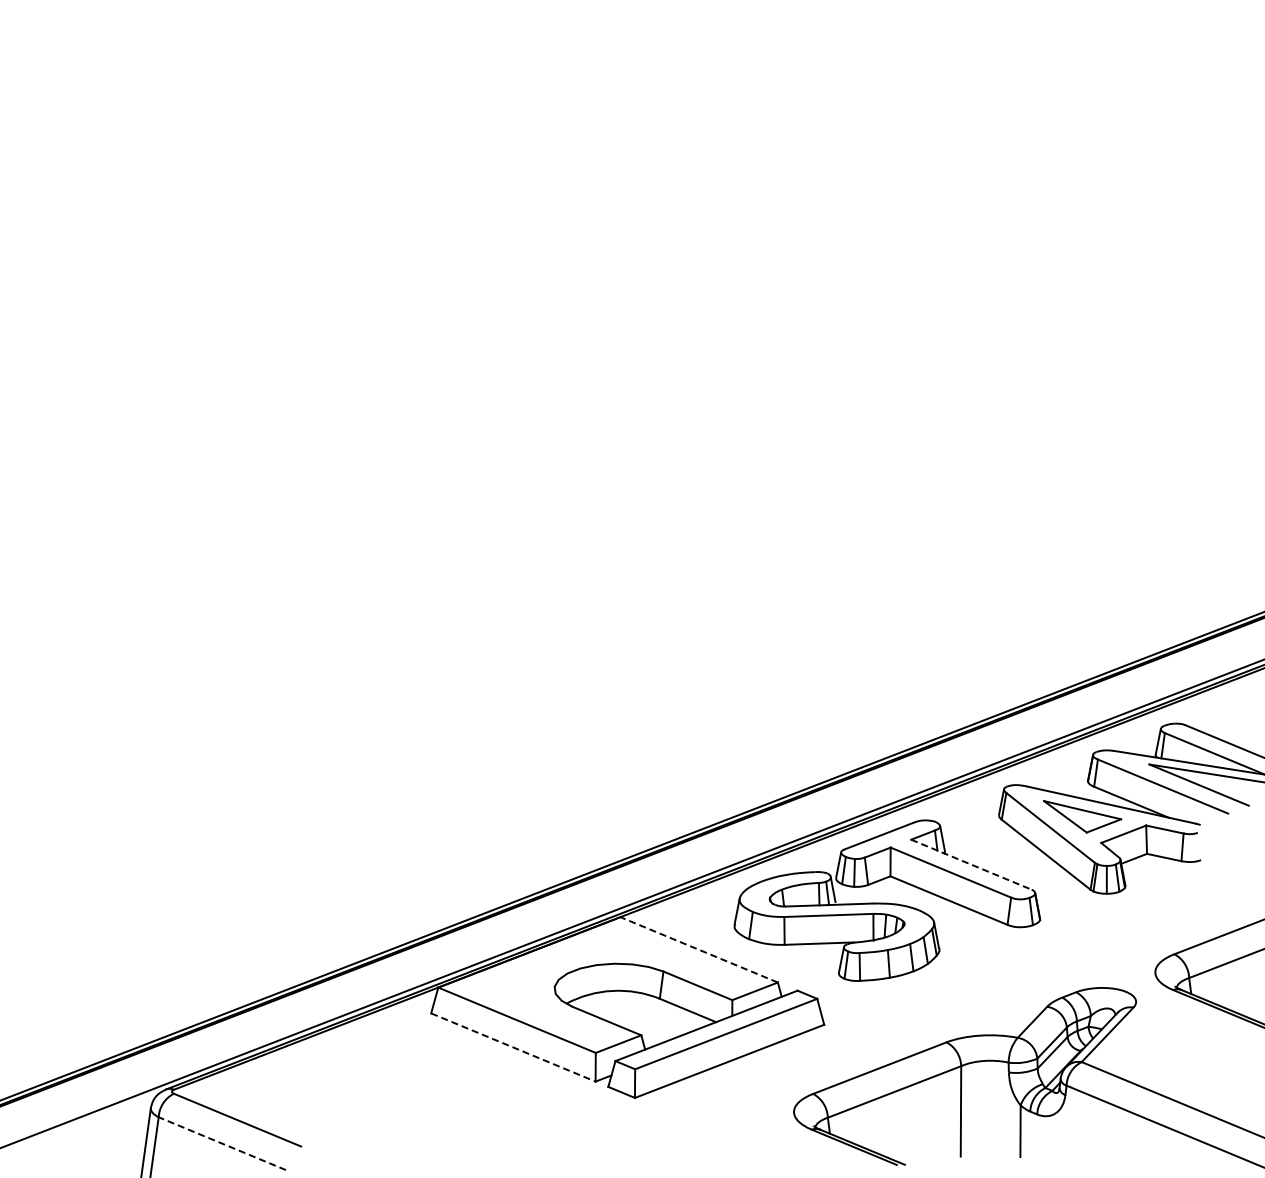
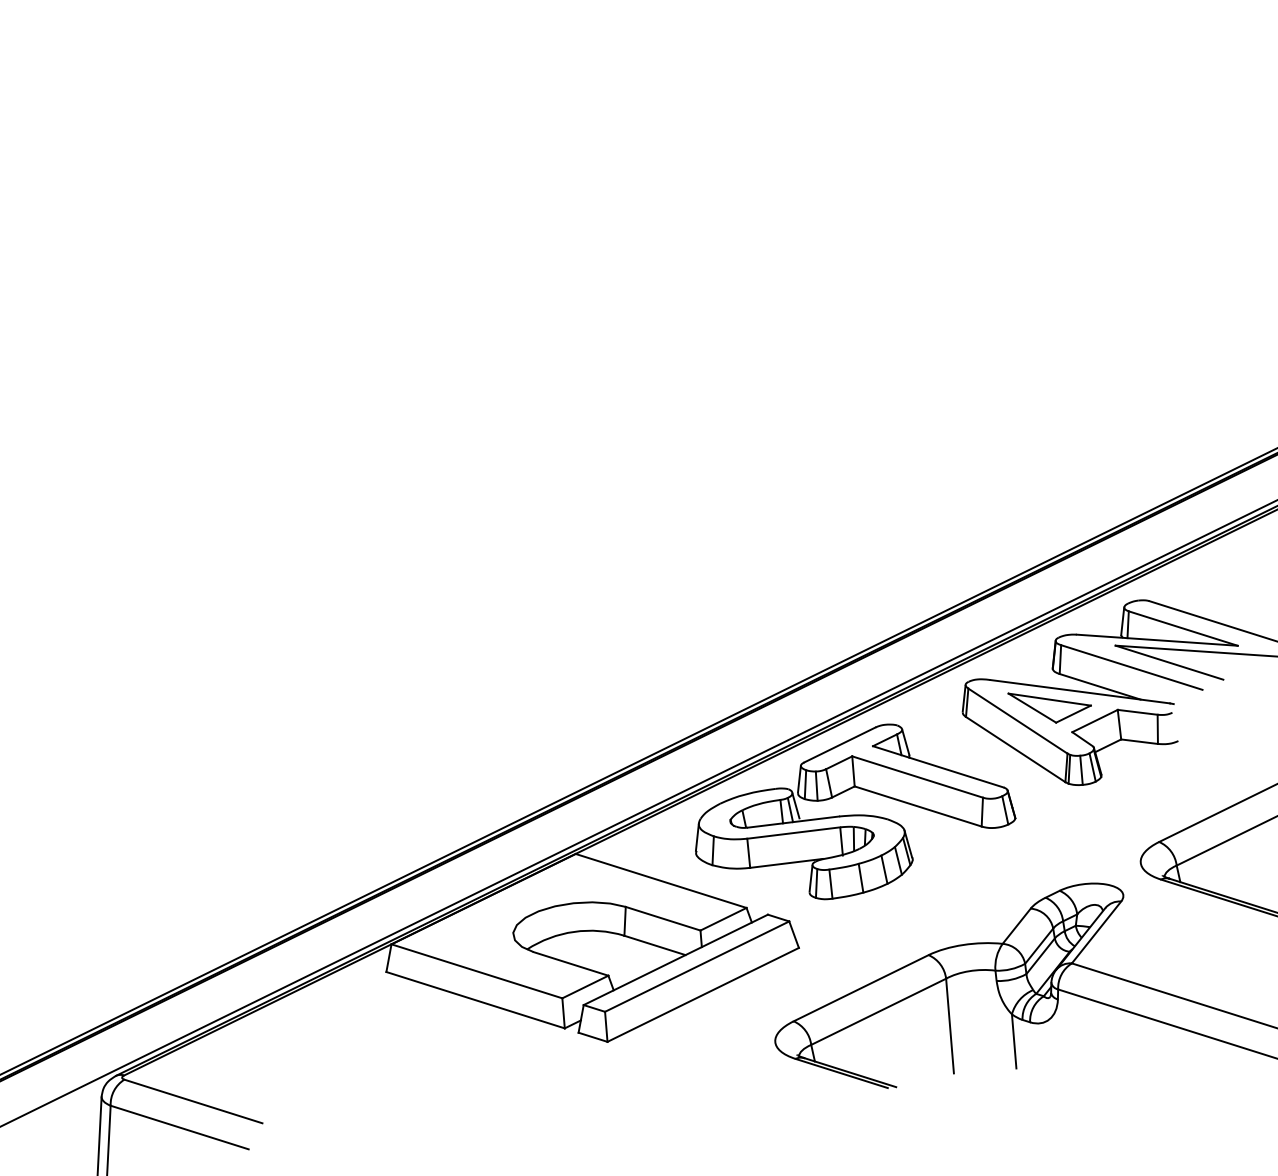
line: (971, 864) -> (938, 766), dashed -> solid
line: (698, 949) -> (660, 880), dashed -> solid
line: (513, 1047) -> (475, 1000), dashed -> solid
line: (222, 1143) -> (179, 1127), dashed -> solid

